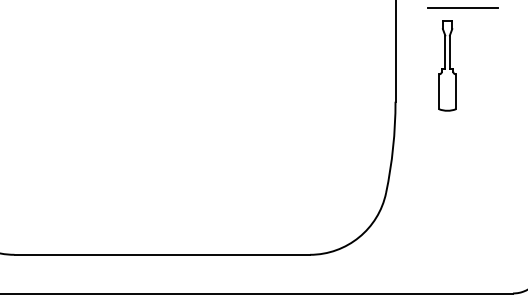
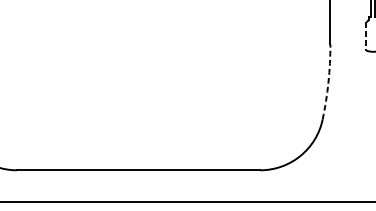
line: (439, 92) -> (366, 36), solid -> dashed
arc: (393, 147) -> (328, 82), solid -> dashed

